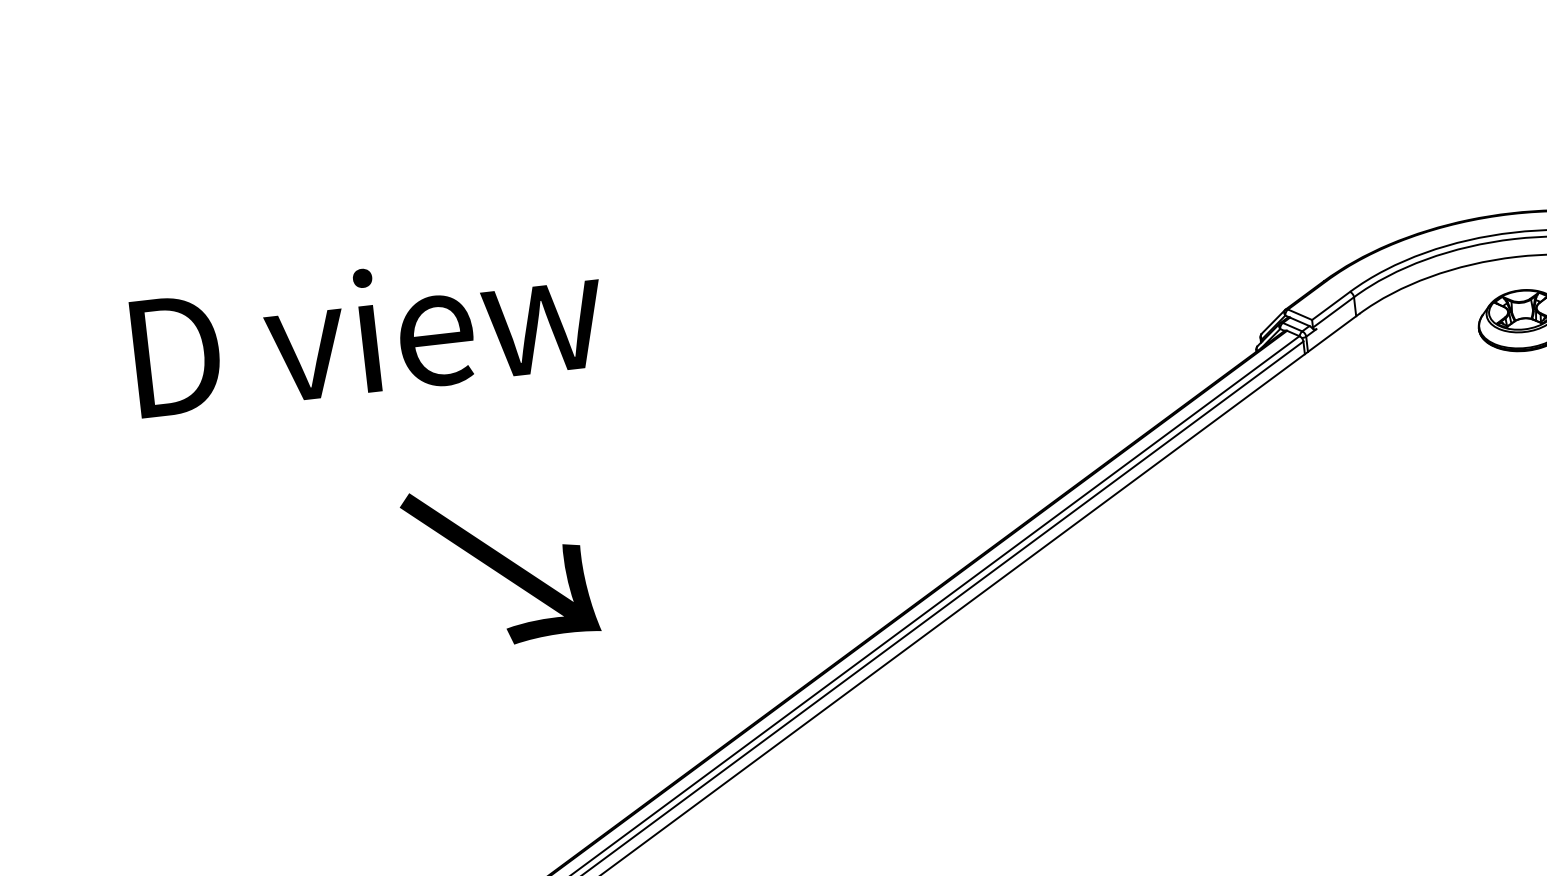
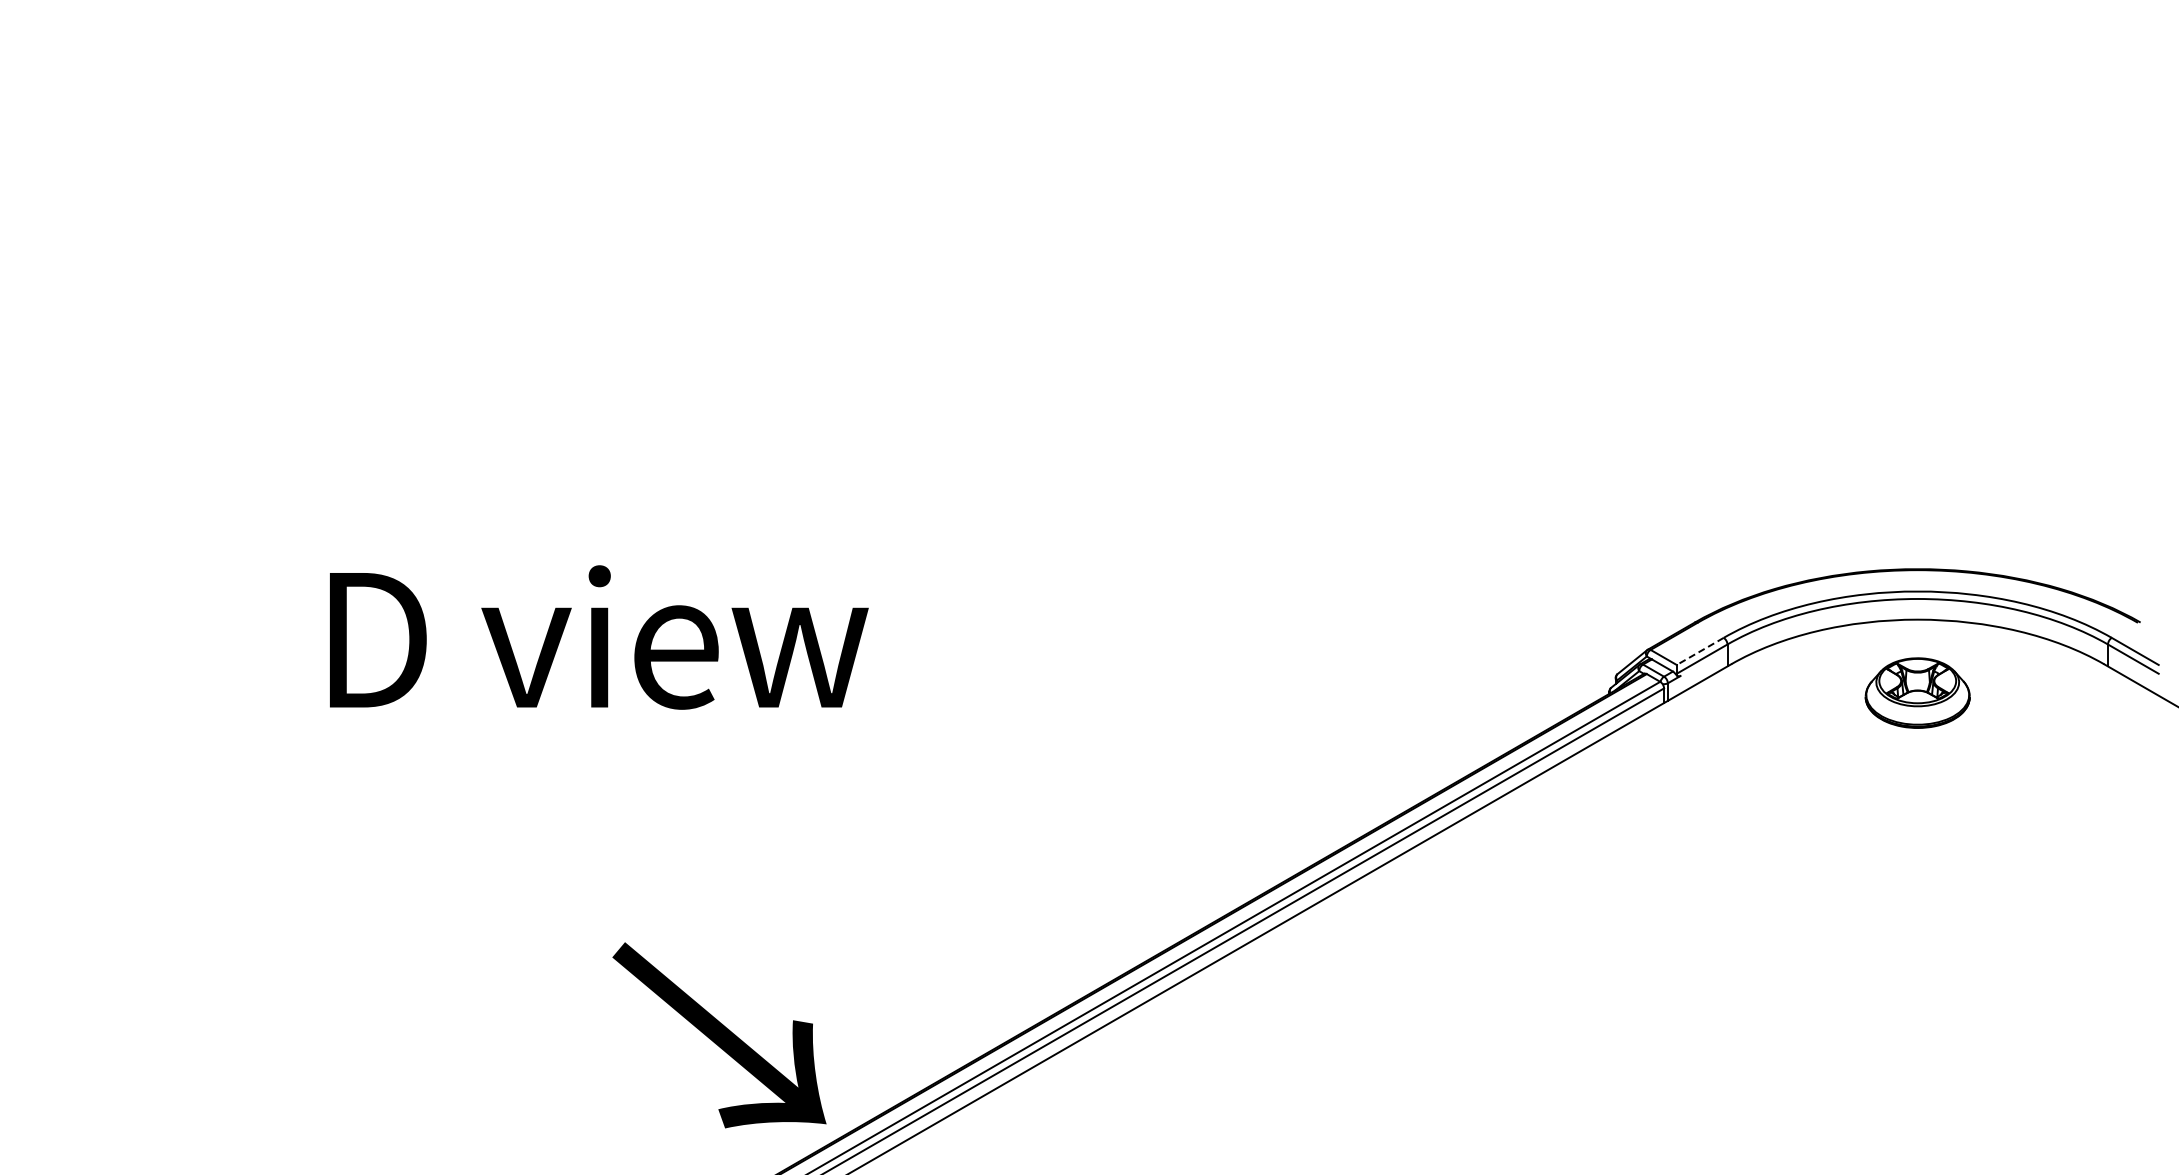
line: (1330, 306) -> (1699, 651), solid -> dashed
text: (368, 331) -> (599, 637), moved
text: (500, 564) -> (719, 1035), moved

